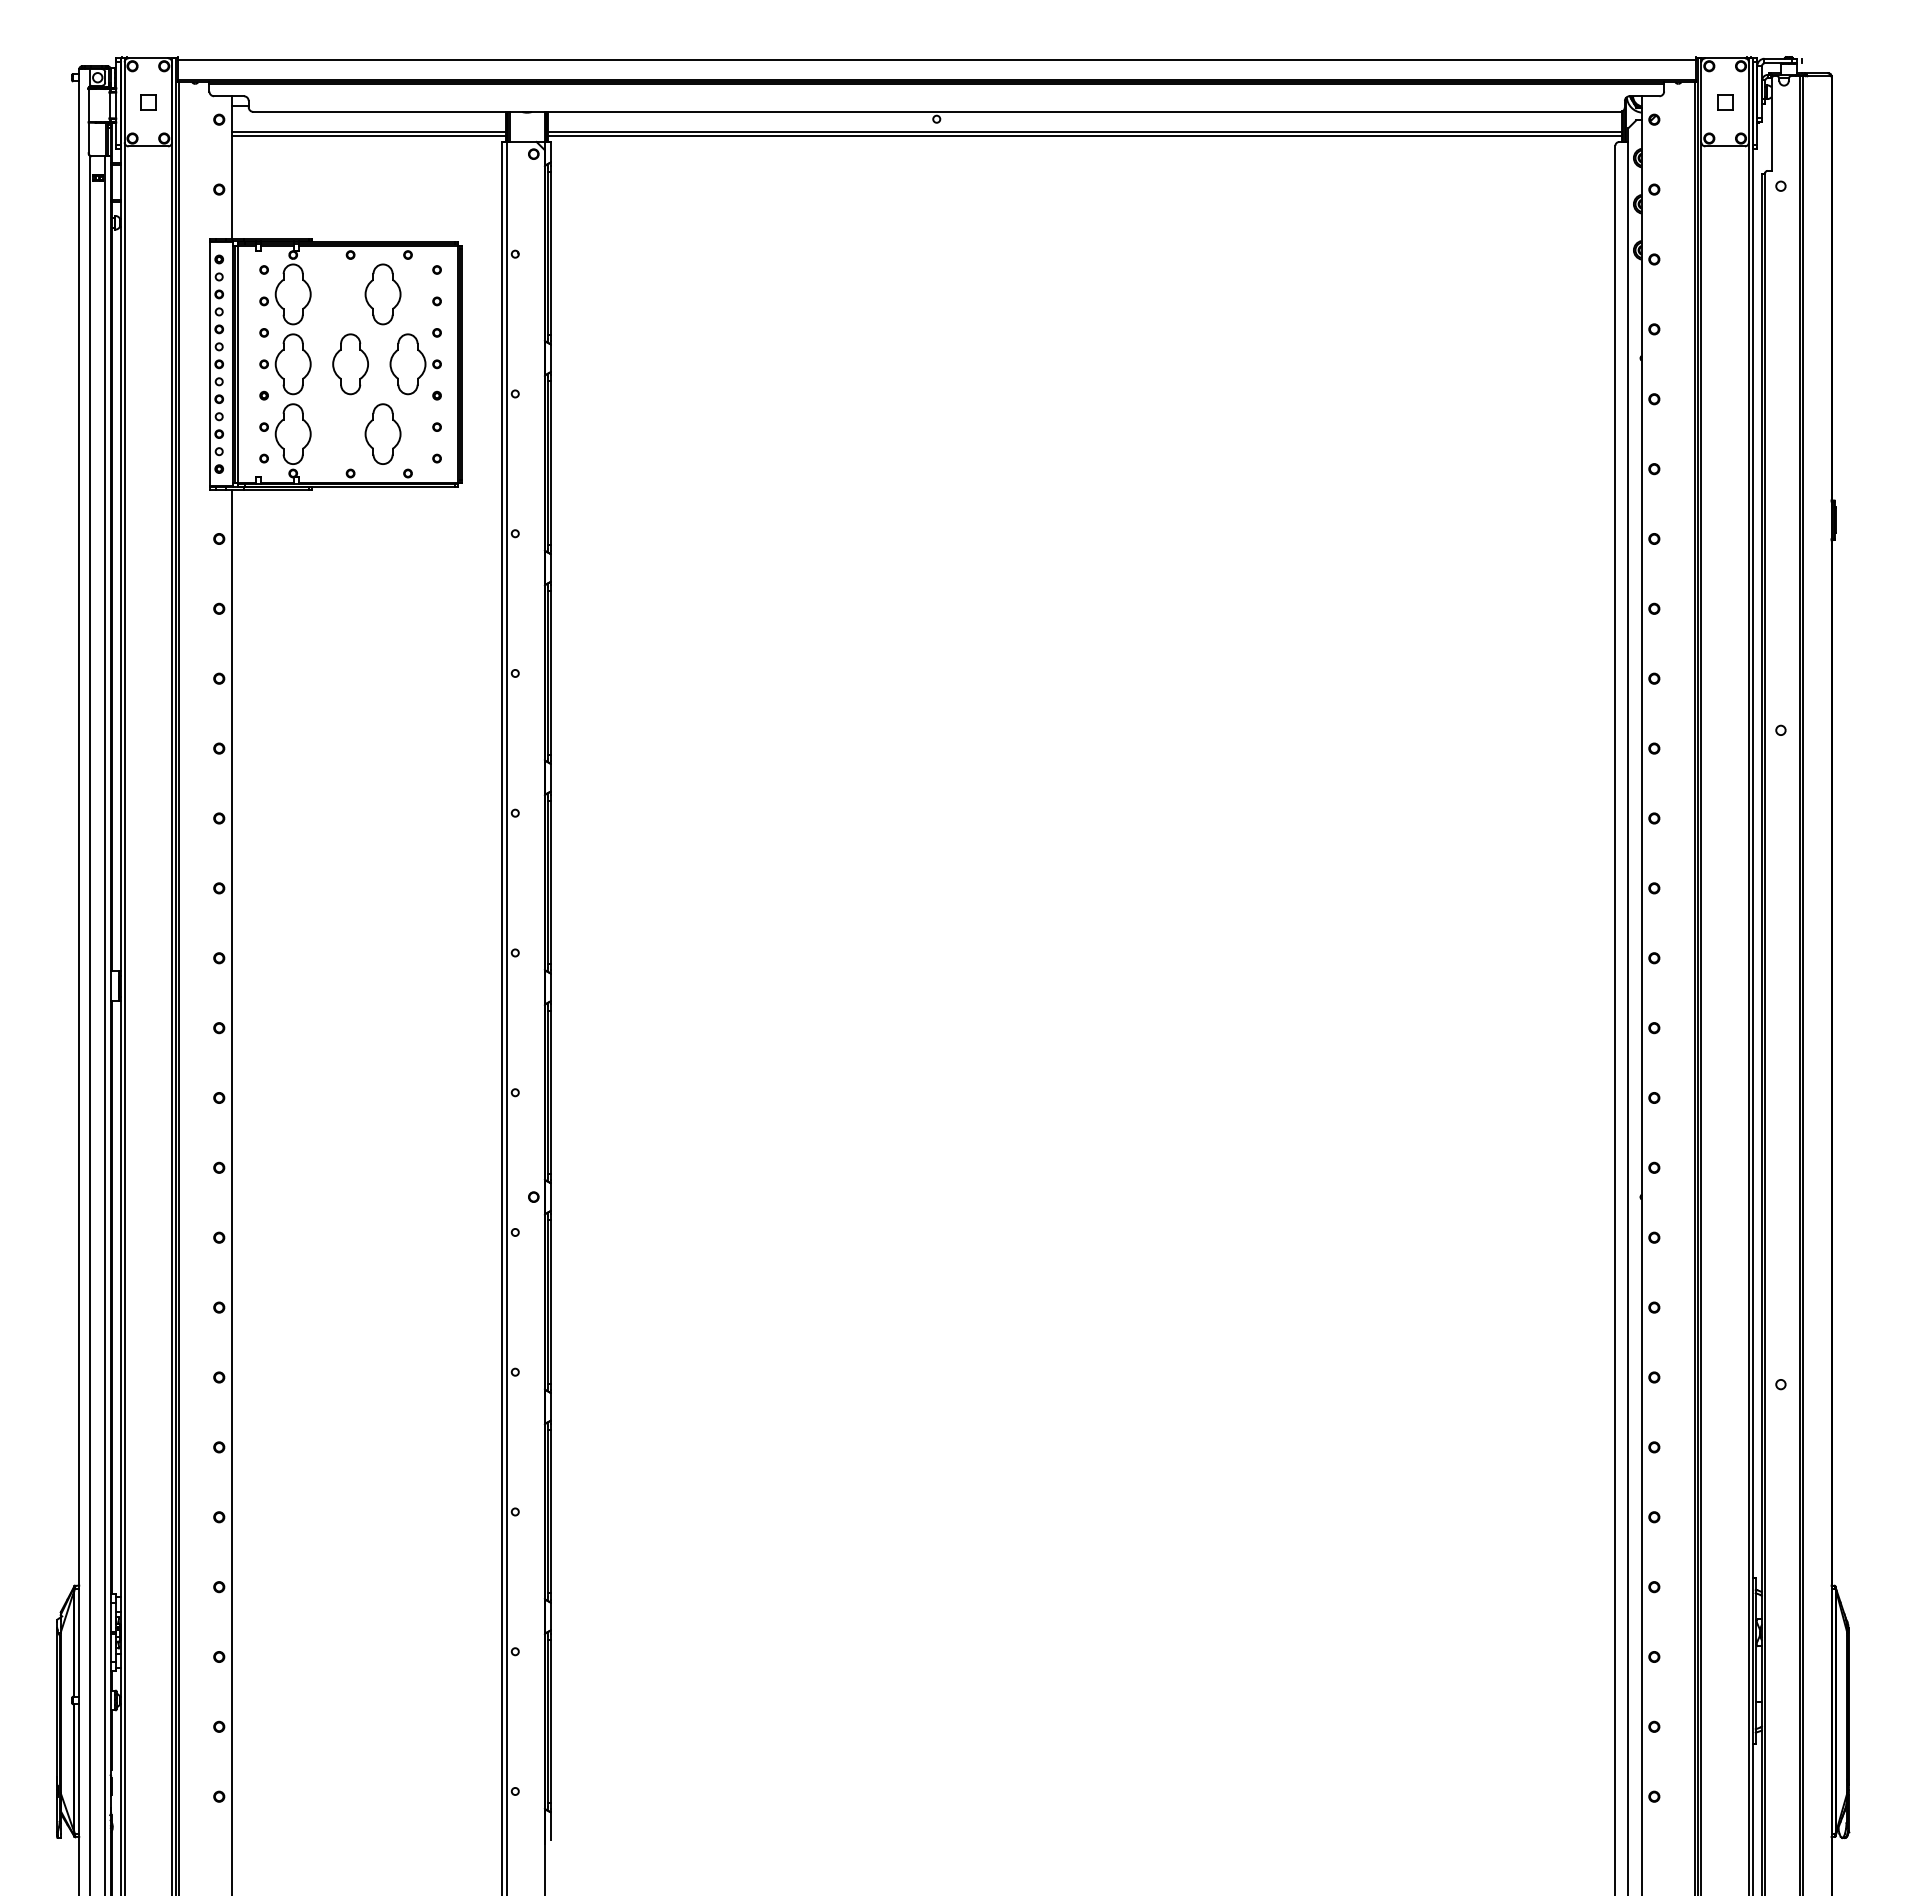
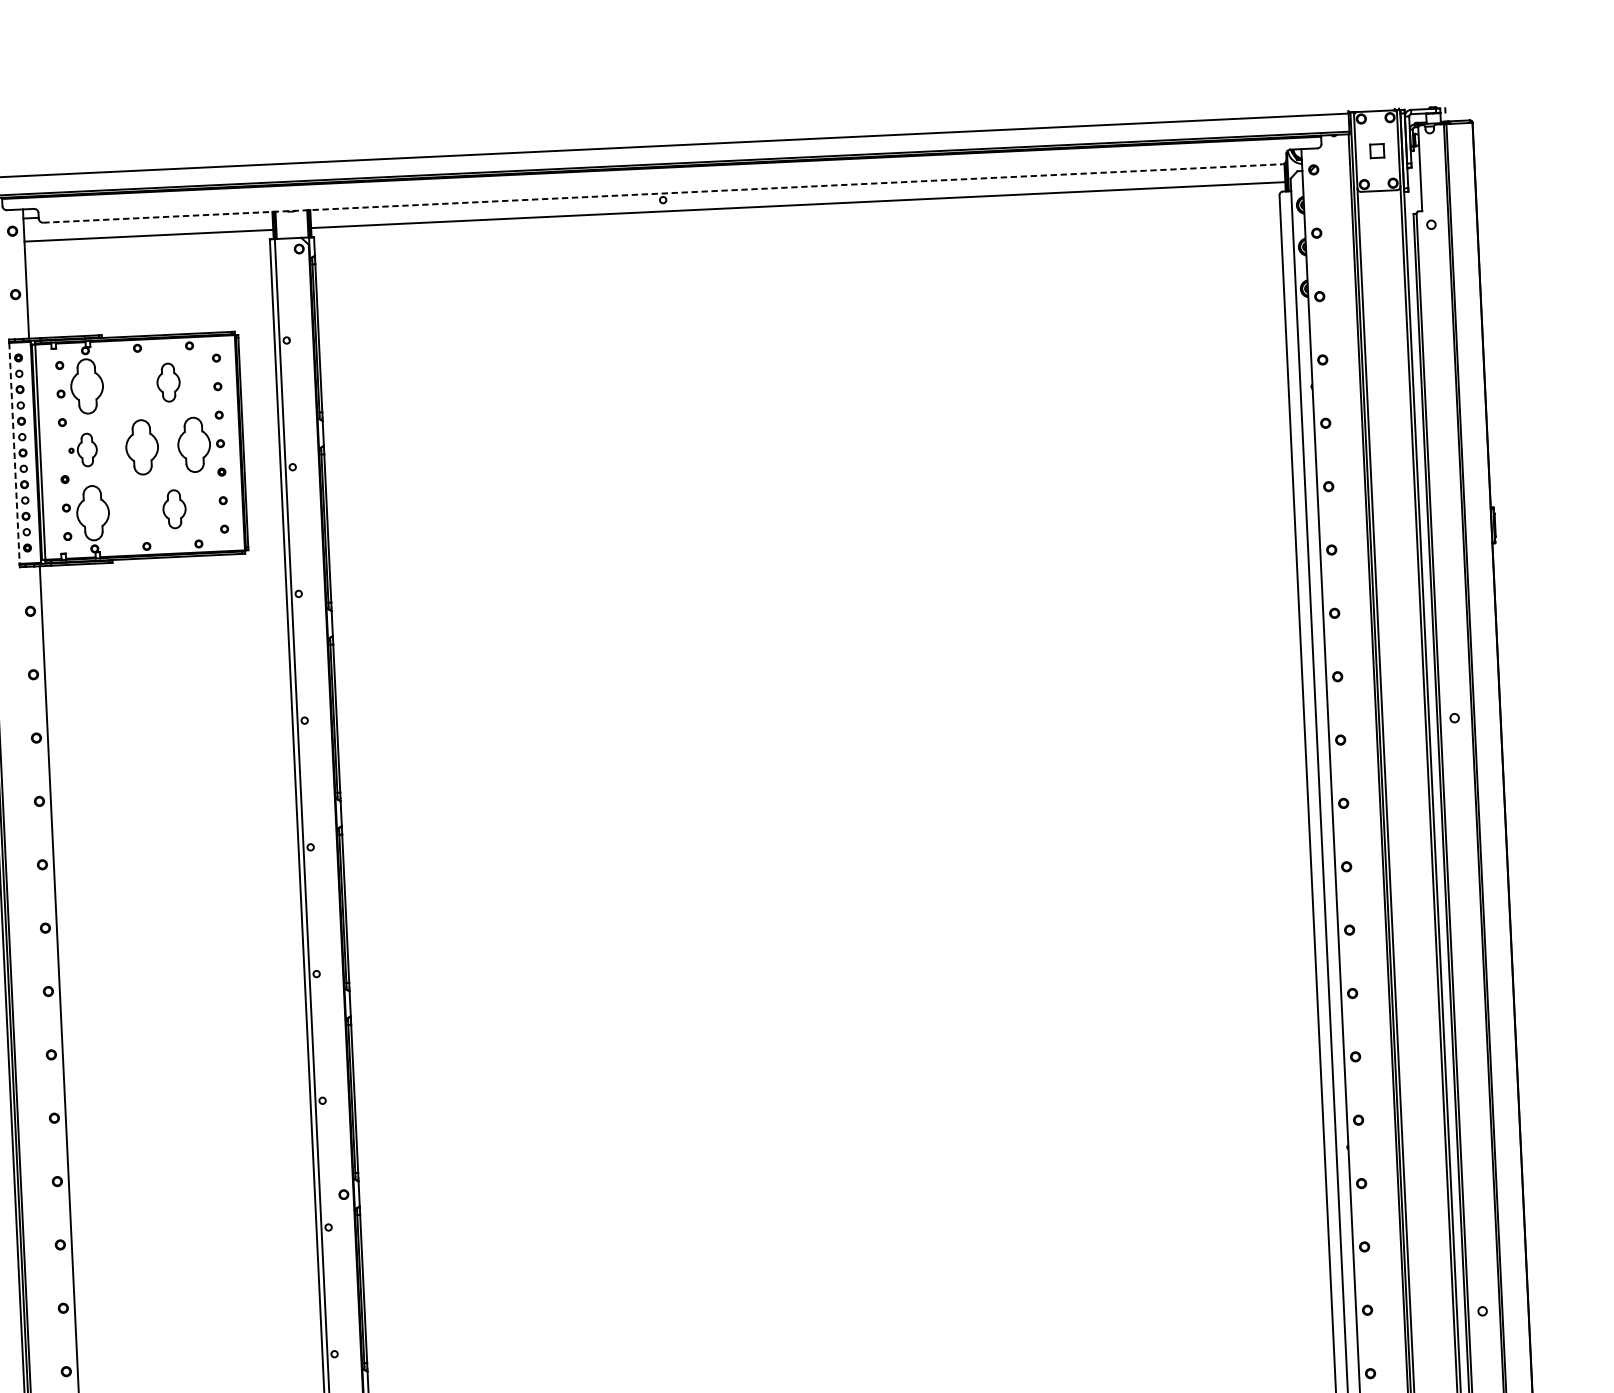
line: (937, 111) -> (663, 193), solid -> dashed
line: (368, 136) -> (148, 240), removed
line: (1084, 136) -> (797, 209), removed
part: (382, 294) -> (168, 382), size x0.7
line: (209, 364) -> (14, 453), solid -> dashed
part: (285, 364) -> (83, 450), size x0.6
part: (382, 433) -> (174, 508), size x0.7

